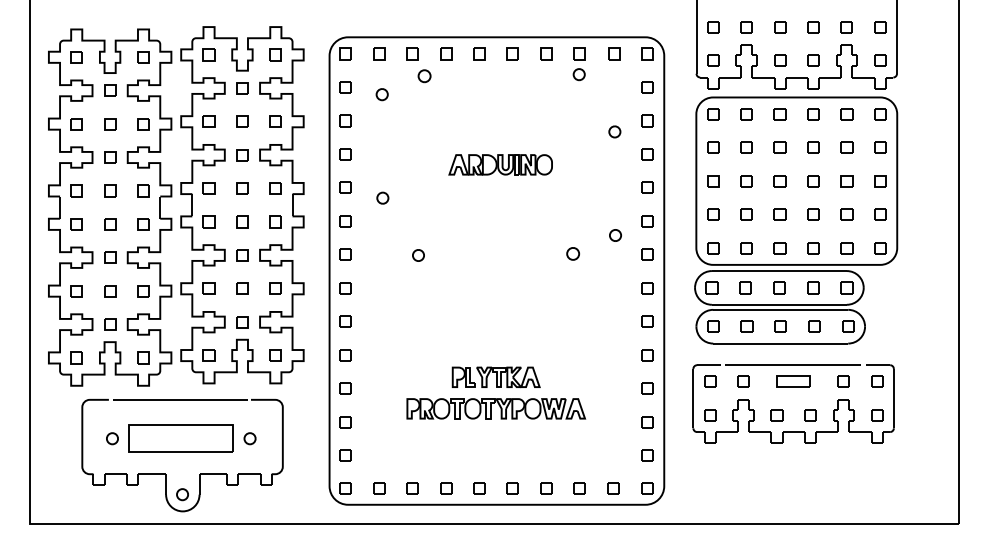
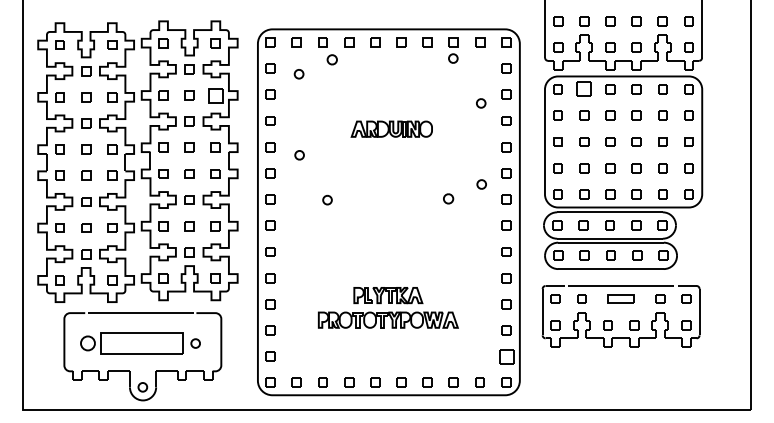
part: (746, 114) -> (584, 89), size x1.6
part: (275, 121) -> (215, 95), size x1.6
part: (112, 438) -> (88, 343), size x1.6
part: (647, 455) -> (506, 356), size x1.6

